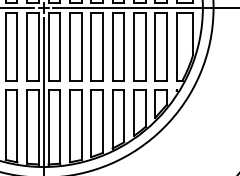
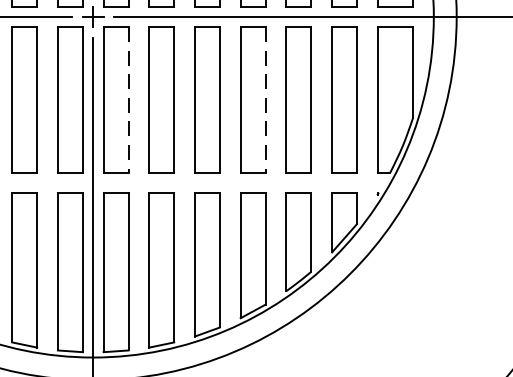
line: (60, 46) -> (129, 99), solid -> dashed
line: (124, 46) -> (266, 99), solid -> dashed

